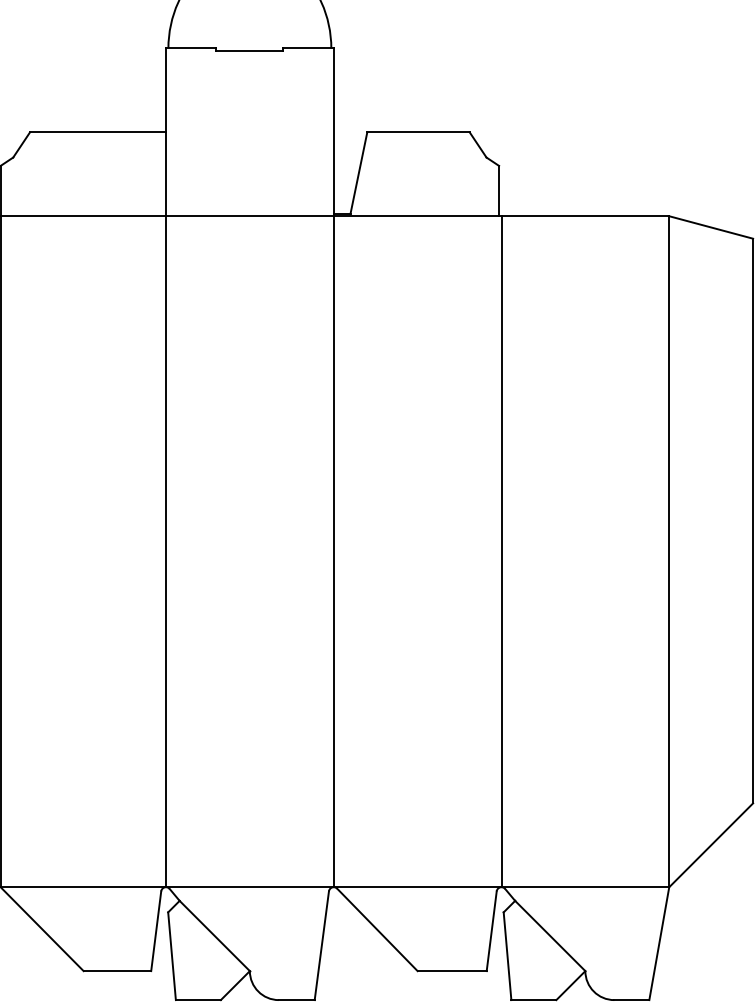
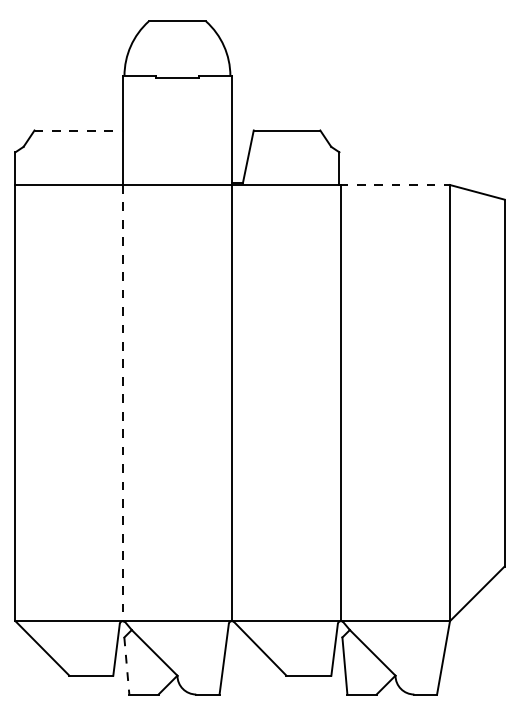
line: (99, 132) -> (79, 130), solid -> dashed
line: (585, 216) -> (395, 185), solid -> dashed
line: (165, 552) -> (122, 403), solid -> dashed
line: (171, 956) -> (126, 666), solid -> dashed

